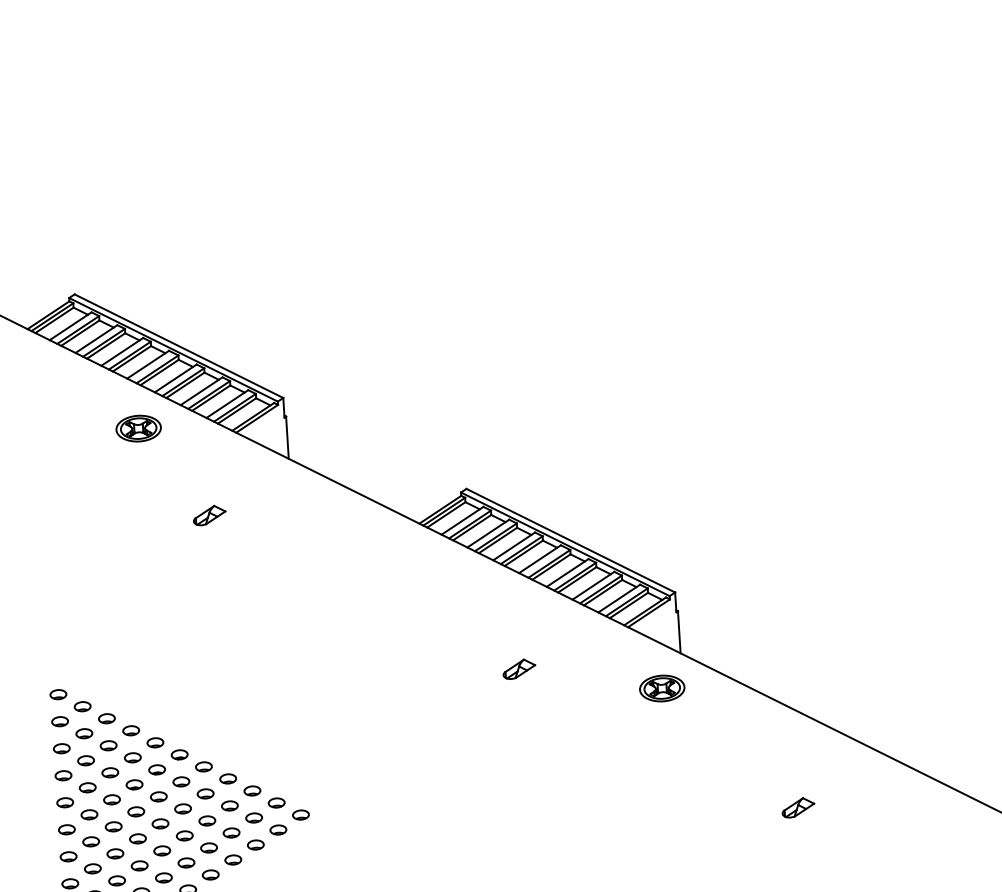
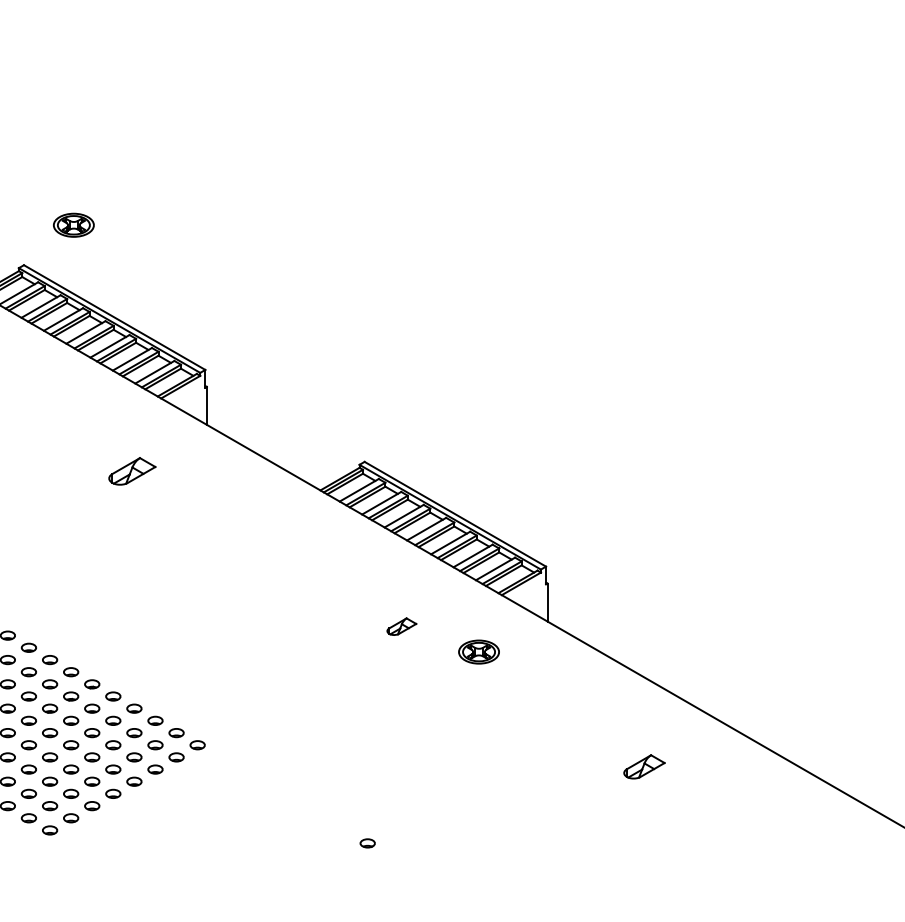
part: (138, 427) -> (73, 224), moved
part: (209, 514) -> (132, 470), size x1.6
part: (661, 687) -> (478, 651), moved
part: (798, 807) -> (644, 766), size x1.4

